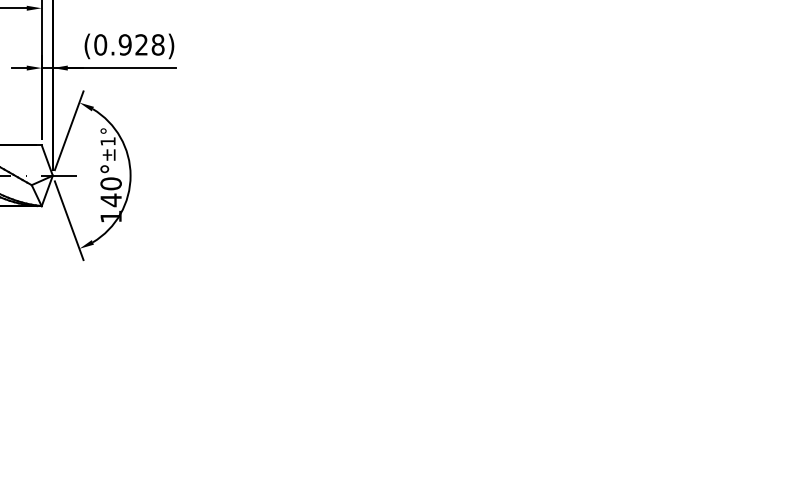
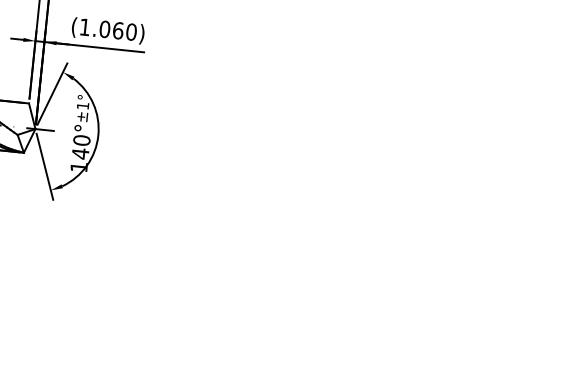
text: (129, 44) -> (108, 29), (0.928) -> (1.060)

